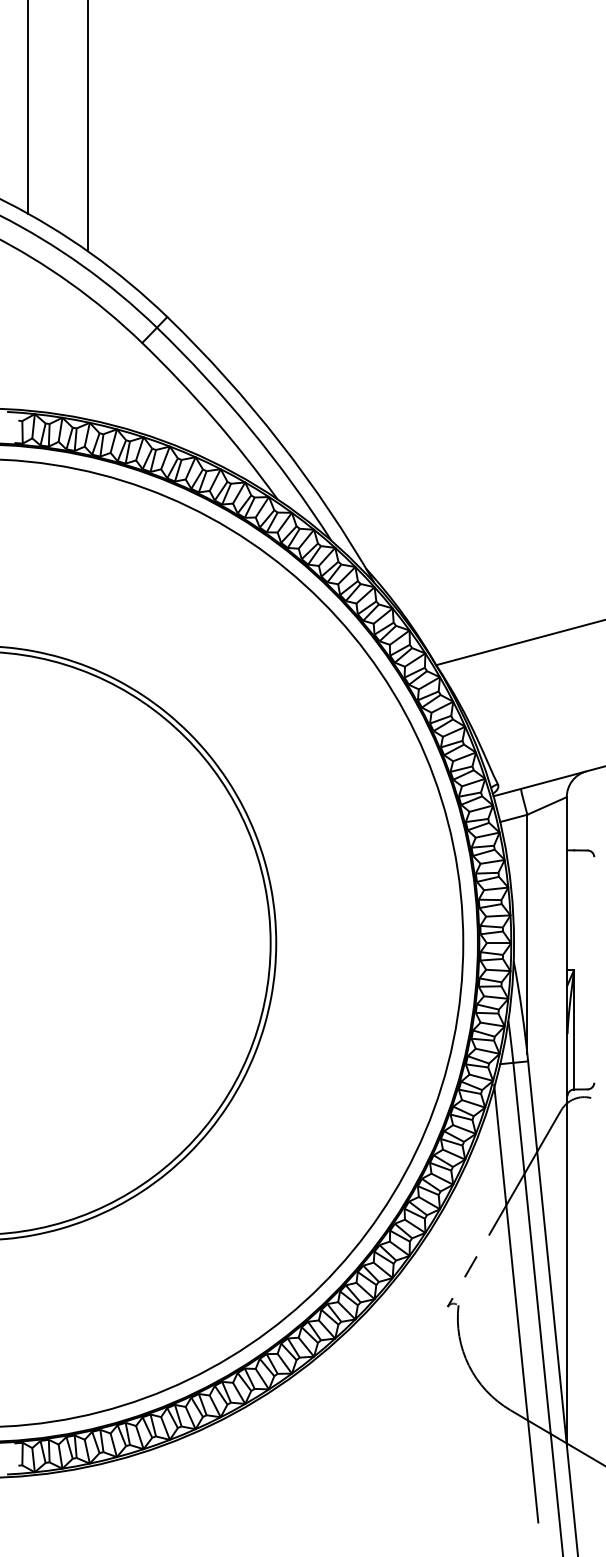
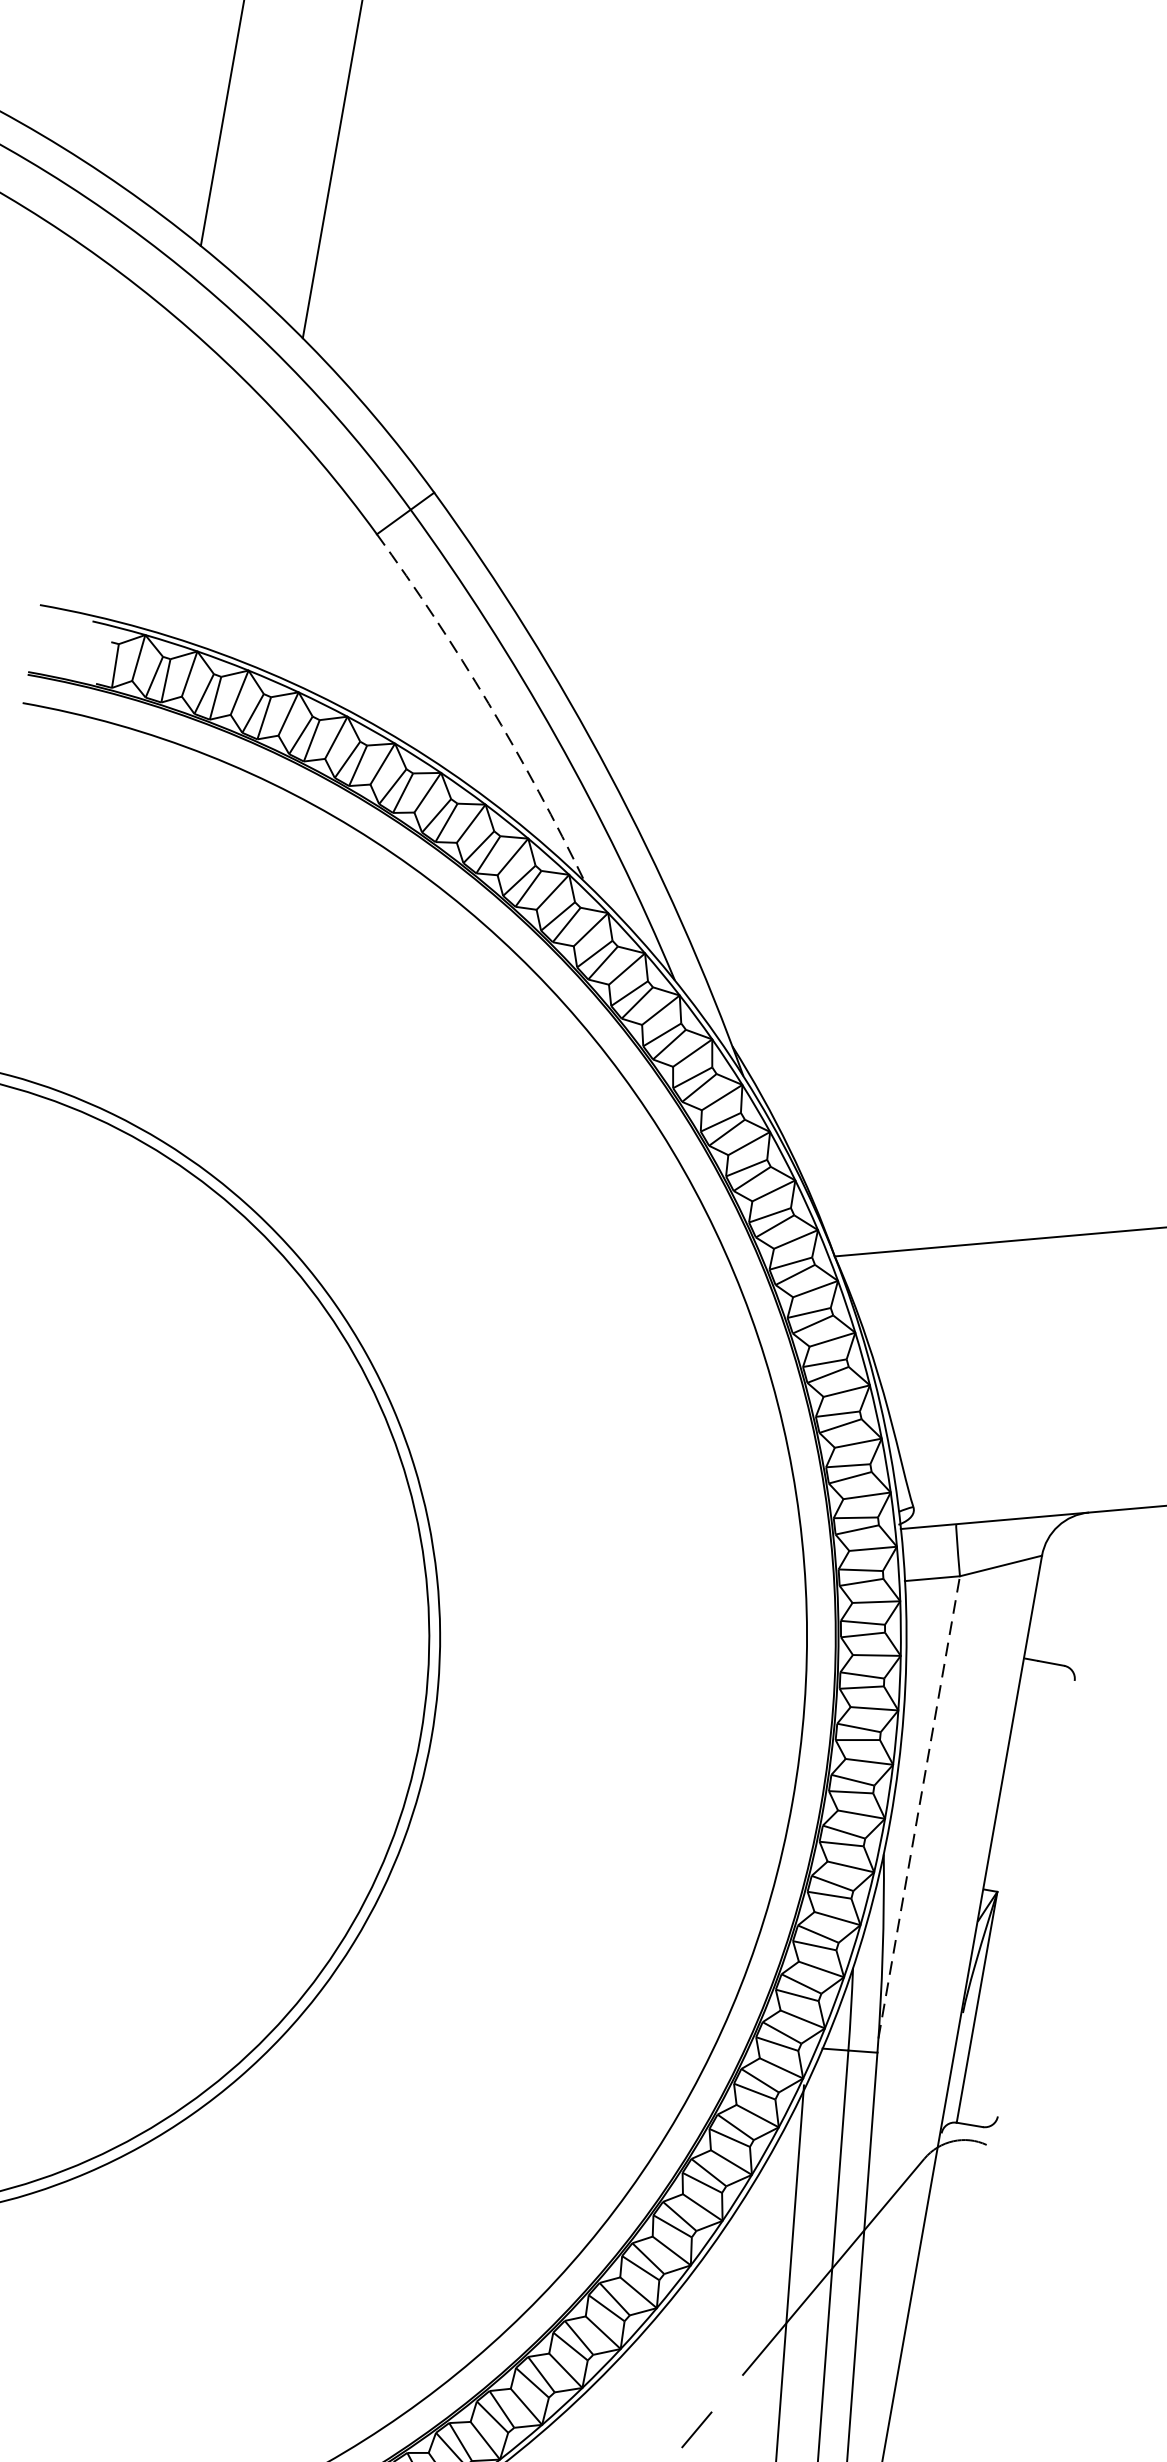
arc: (213, 418) -> (488, 704), solid -> dashed
line: (527, 934) -> (919, 1807), solid -> dashed

